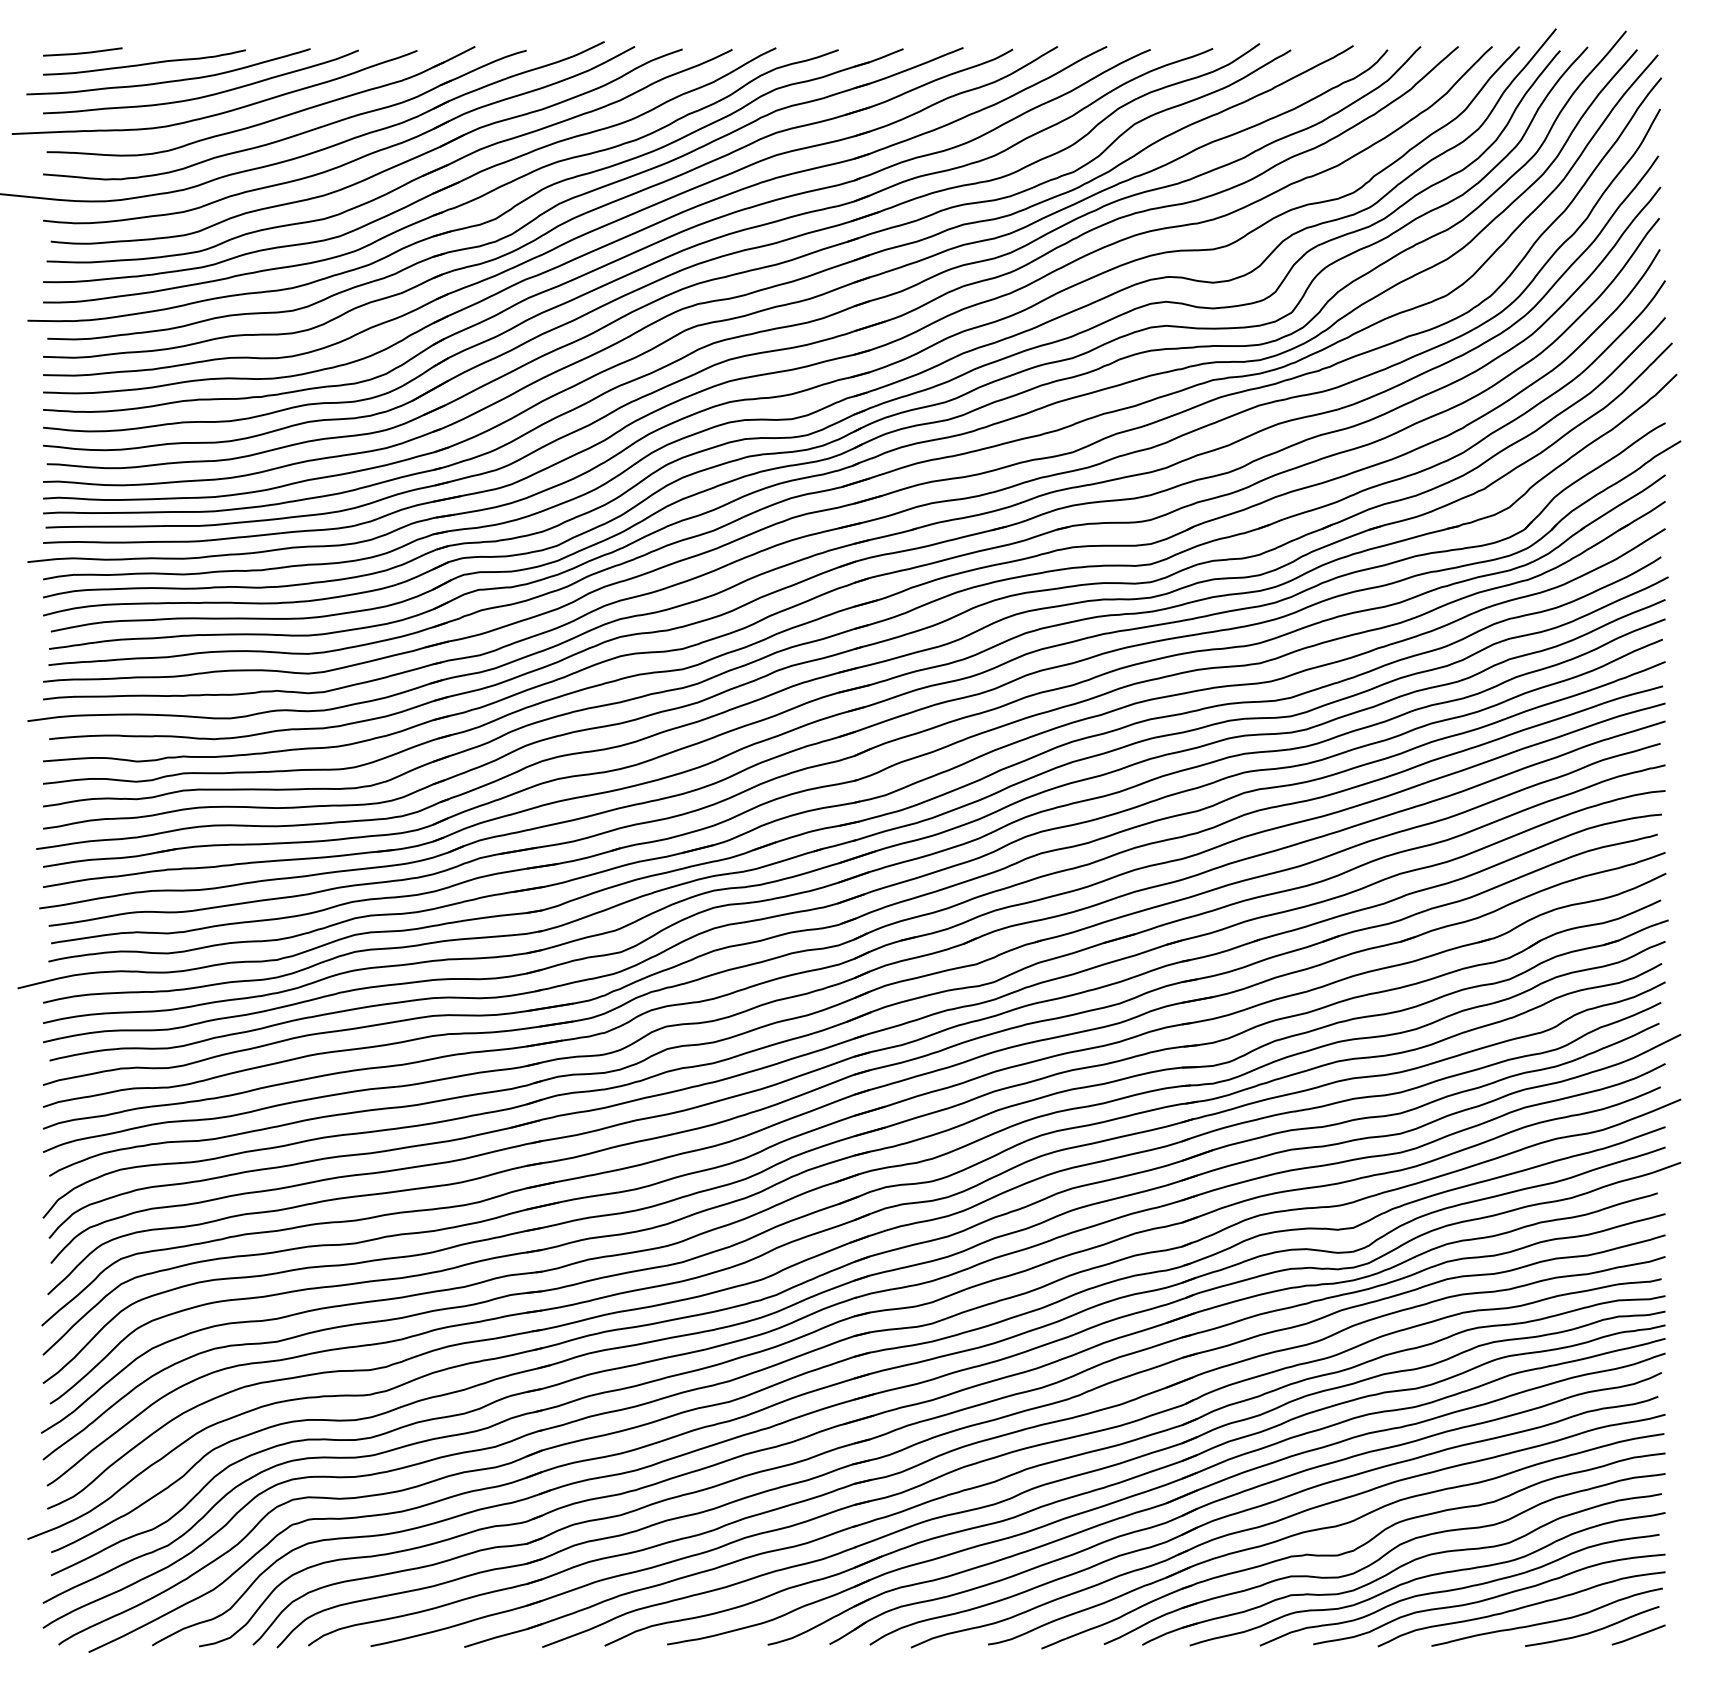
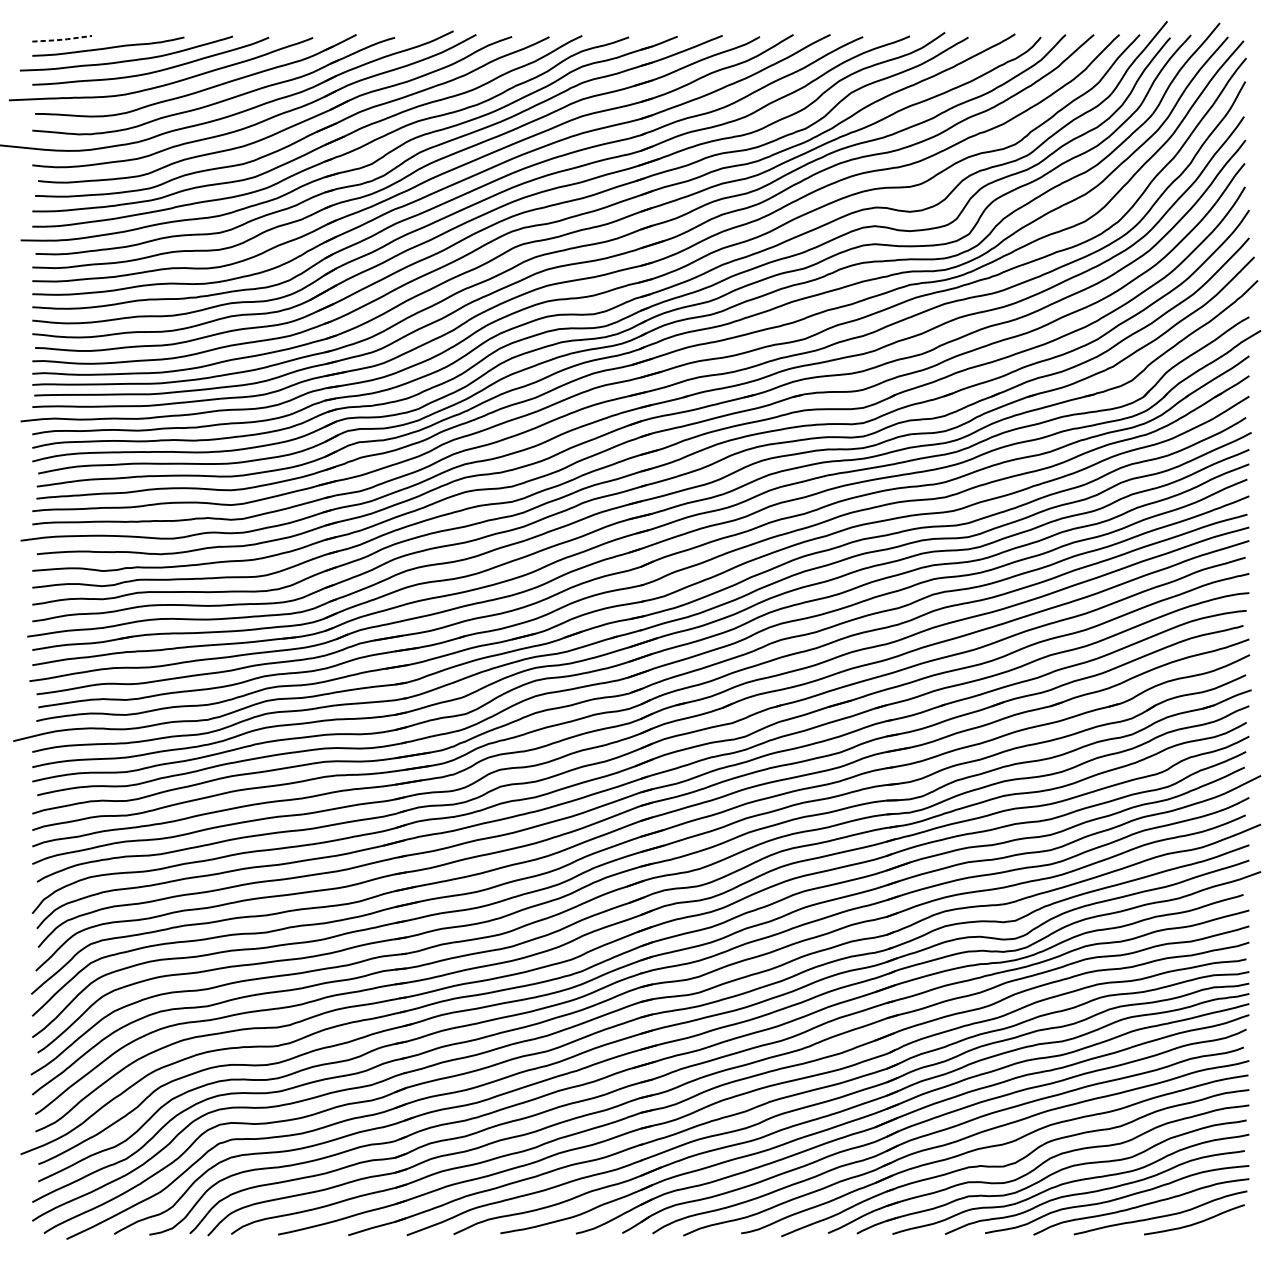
line: (83, 53) -> (62, 39), solid -> dashed
line: (1638, 1634) -> (1229, 1225), removed

